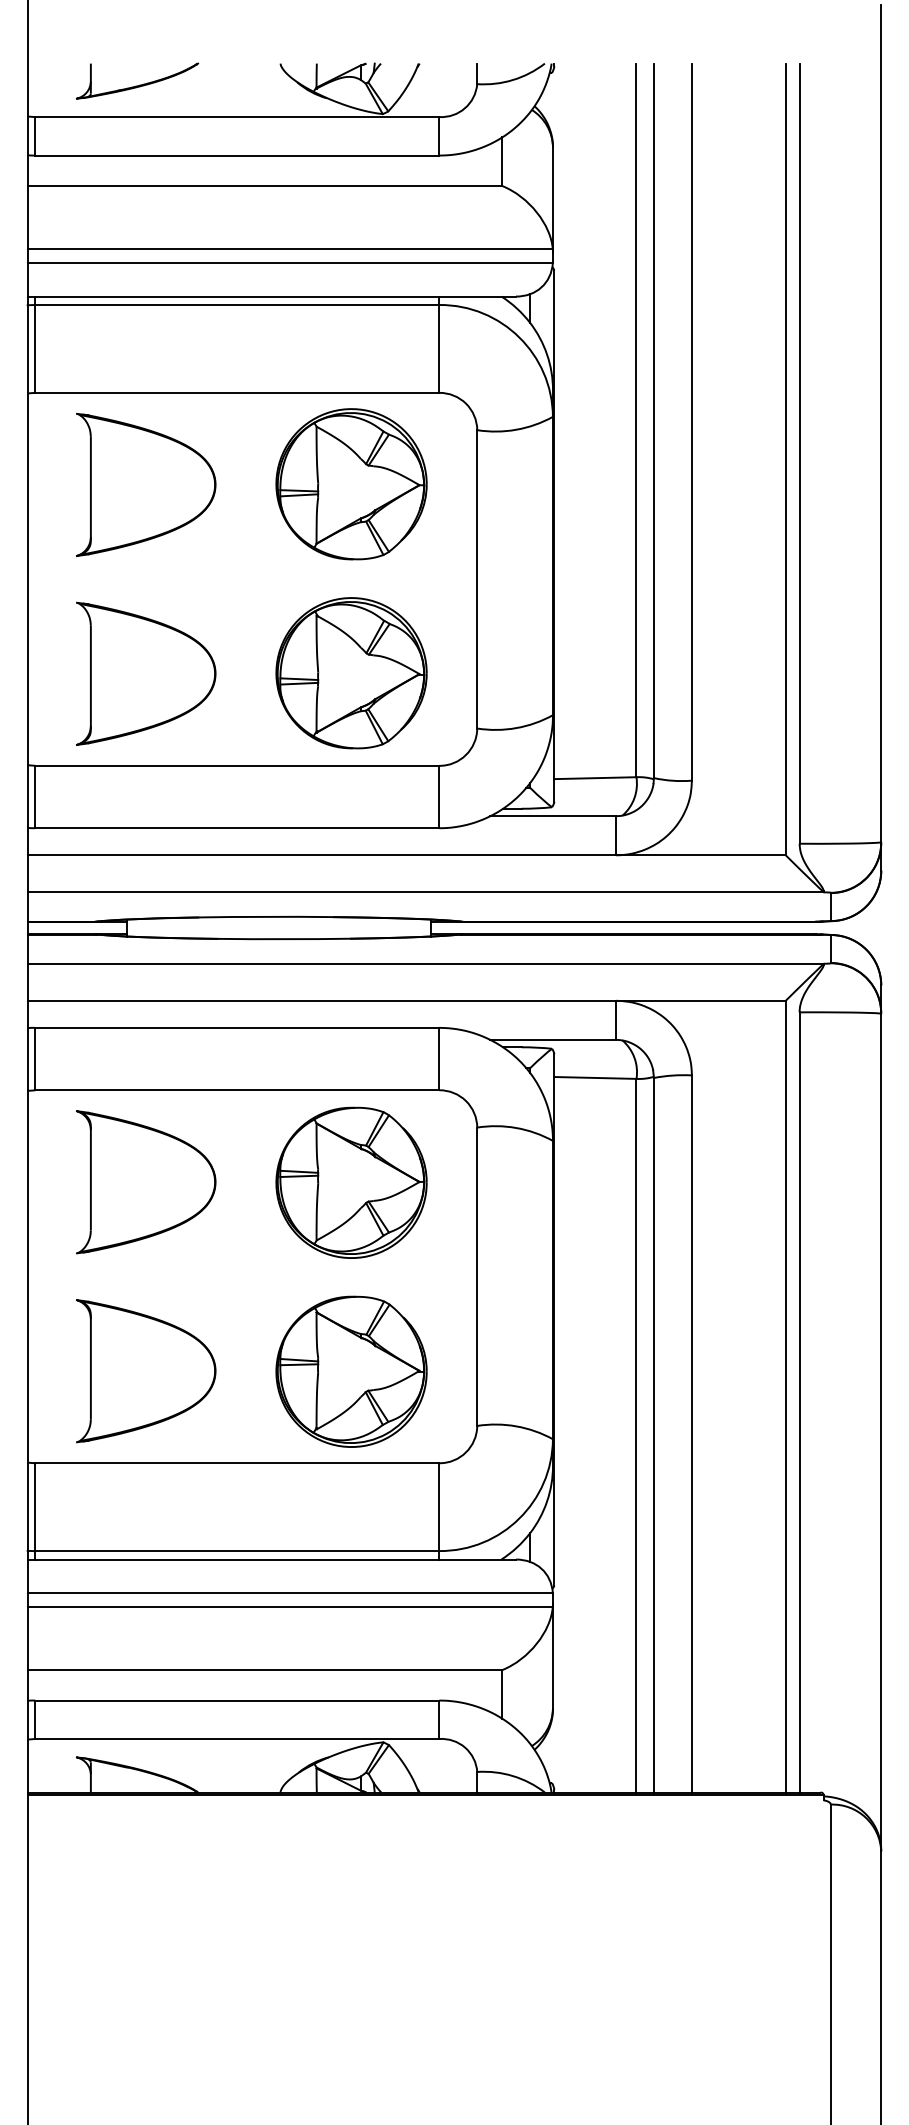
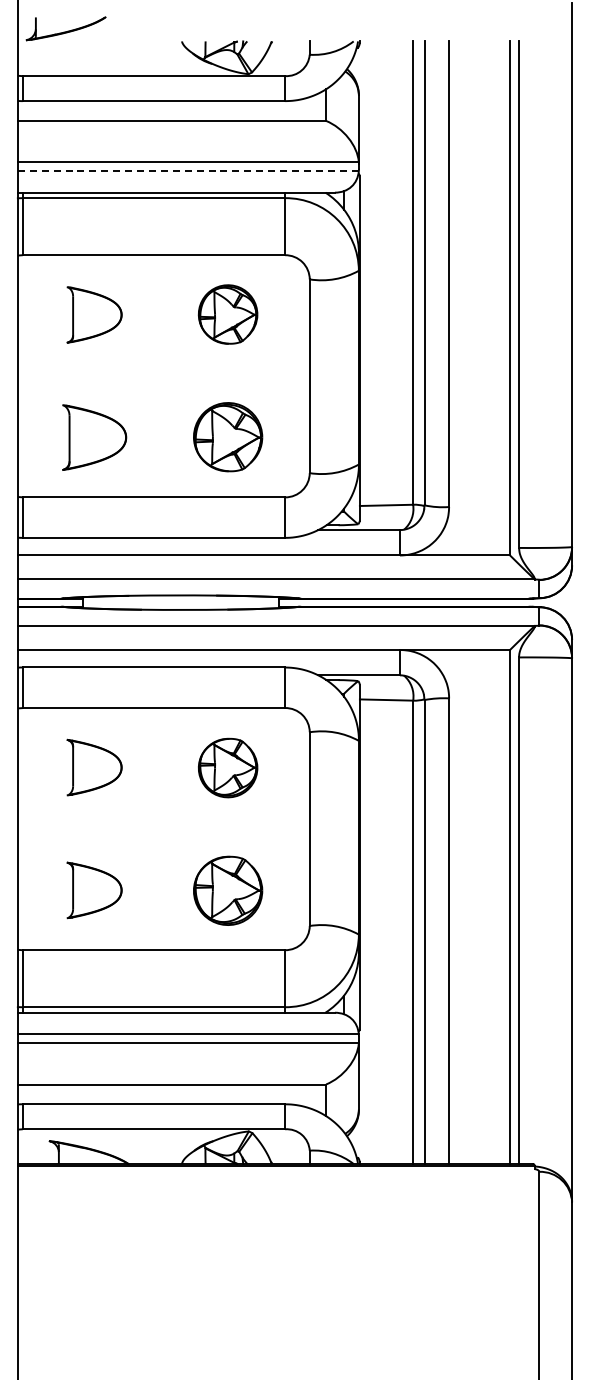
part: (136, 80) -> (65, 28), moved
line: (290, 262) -> (188, 170), solid -> dashed
part: (145, 484) -> (94, 314), size x0.6
part: (350, 484) -> (227, 314), size x0.6
part: (350, 672) -> (227, 436), size x0.7
part: (145, 673) -> (94, 437), size x0.7
part: (145, 1181) -> (94, 767), size x0.6
part: (350, 1181) -> (227, 767), size x0.6
part: (145, 1371) -> (94, 890), size x0.6
part: (350, 1371) -> (227, 890), size x0.7

